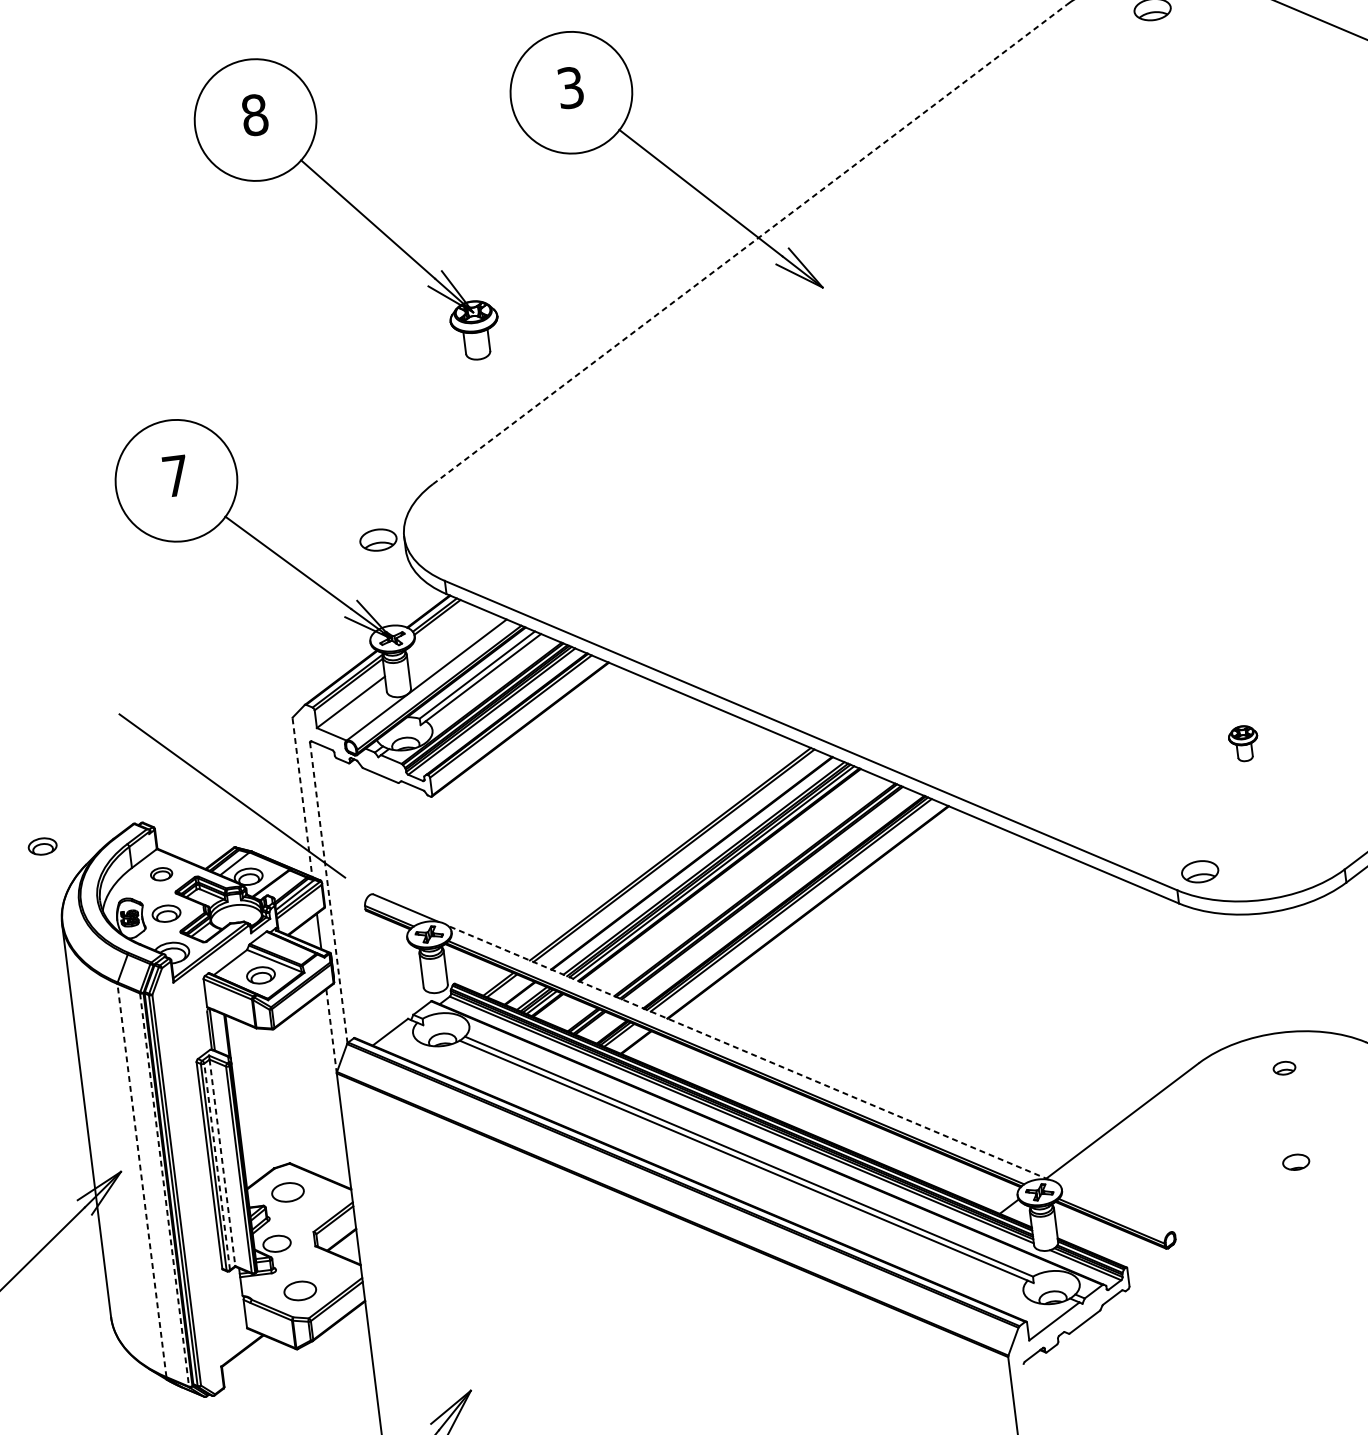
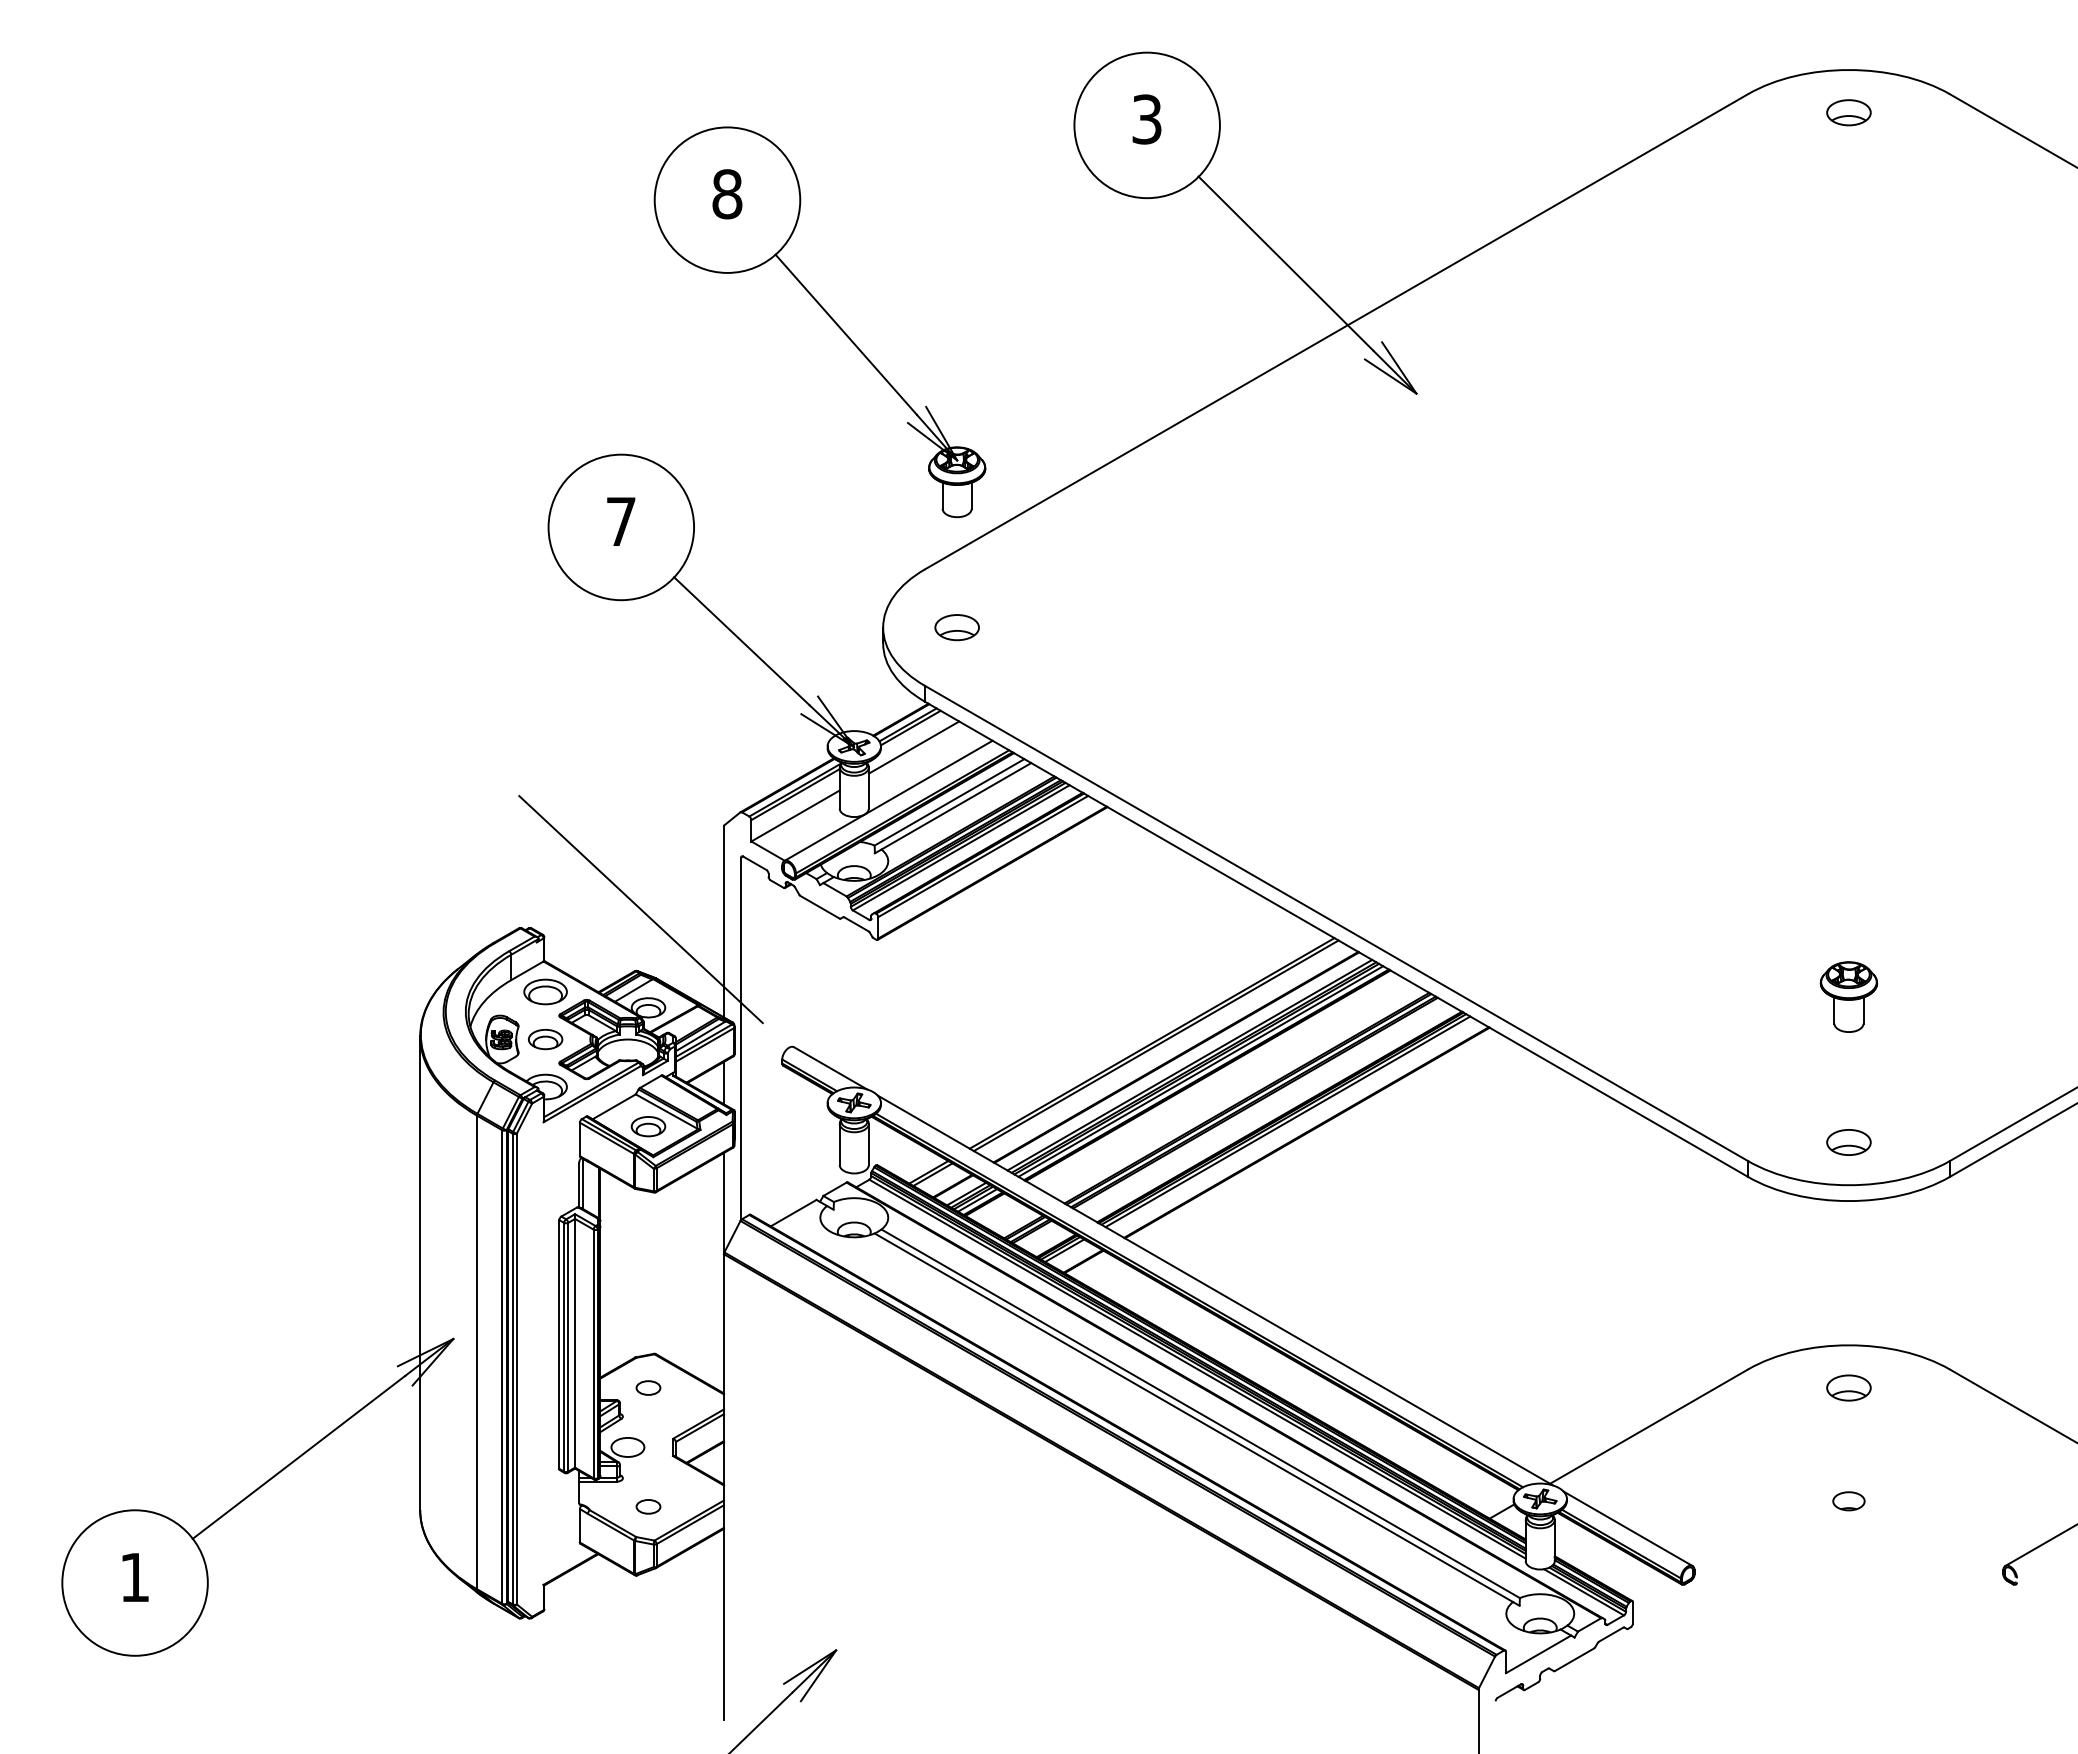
part: (350, 205) -> (827, 315), moved
line: (749, 244) -> (1336, 331), dashed -> solid
part: (377, 540) -> (956, 627), moved
line: (441, 633) -> (913, 747), added
part: (1243, 743) -> (1848, 996), size x1.67
line: (302, 798) -> (723, 922), dashed -> solid
part: (42, 846) -> (408, 941), removed
part: (1199, 871) -> (1848, 1142), moved
part: (161, 873) -> (545, 991), size x1.67
line: (329, 892) -> (741, 1038), dashed -> solid
line: (331, 1031) -> (723, 1203), dashed -> solid
line: (748, 1052) -> (1215, 1290), dashed -> solid
part: (1284, 1067) -> (1848, 1387), size x1.67
line: (222, 1162) -> (575, 1343), dashed -> solid
line: (217, 1166) -> (568, 1346), dashed -> solid
line: (142, 1180) -> (477, 1352), dashed -> solid
line: (164, 1190) -> (502, 1367), dashed -> solid
part: (287, 1191) -> (648, 1387), size x0.62
line: (1115, 1207) -> (1627, 1528), added
part: (300, 1290) -> (648, 1506), size x0.62

